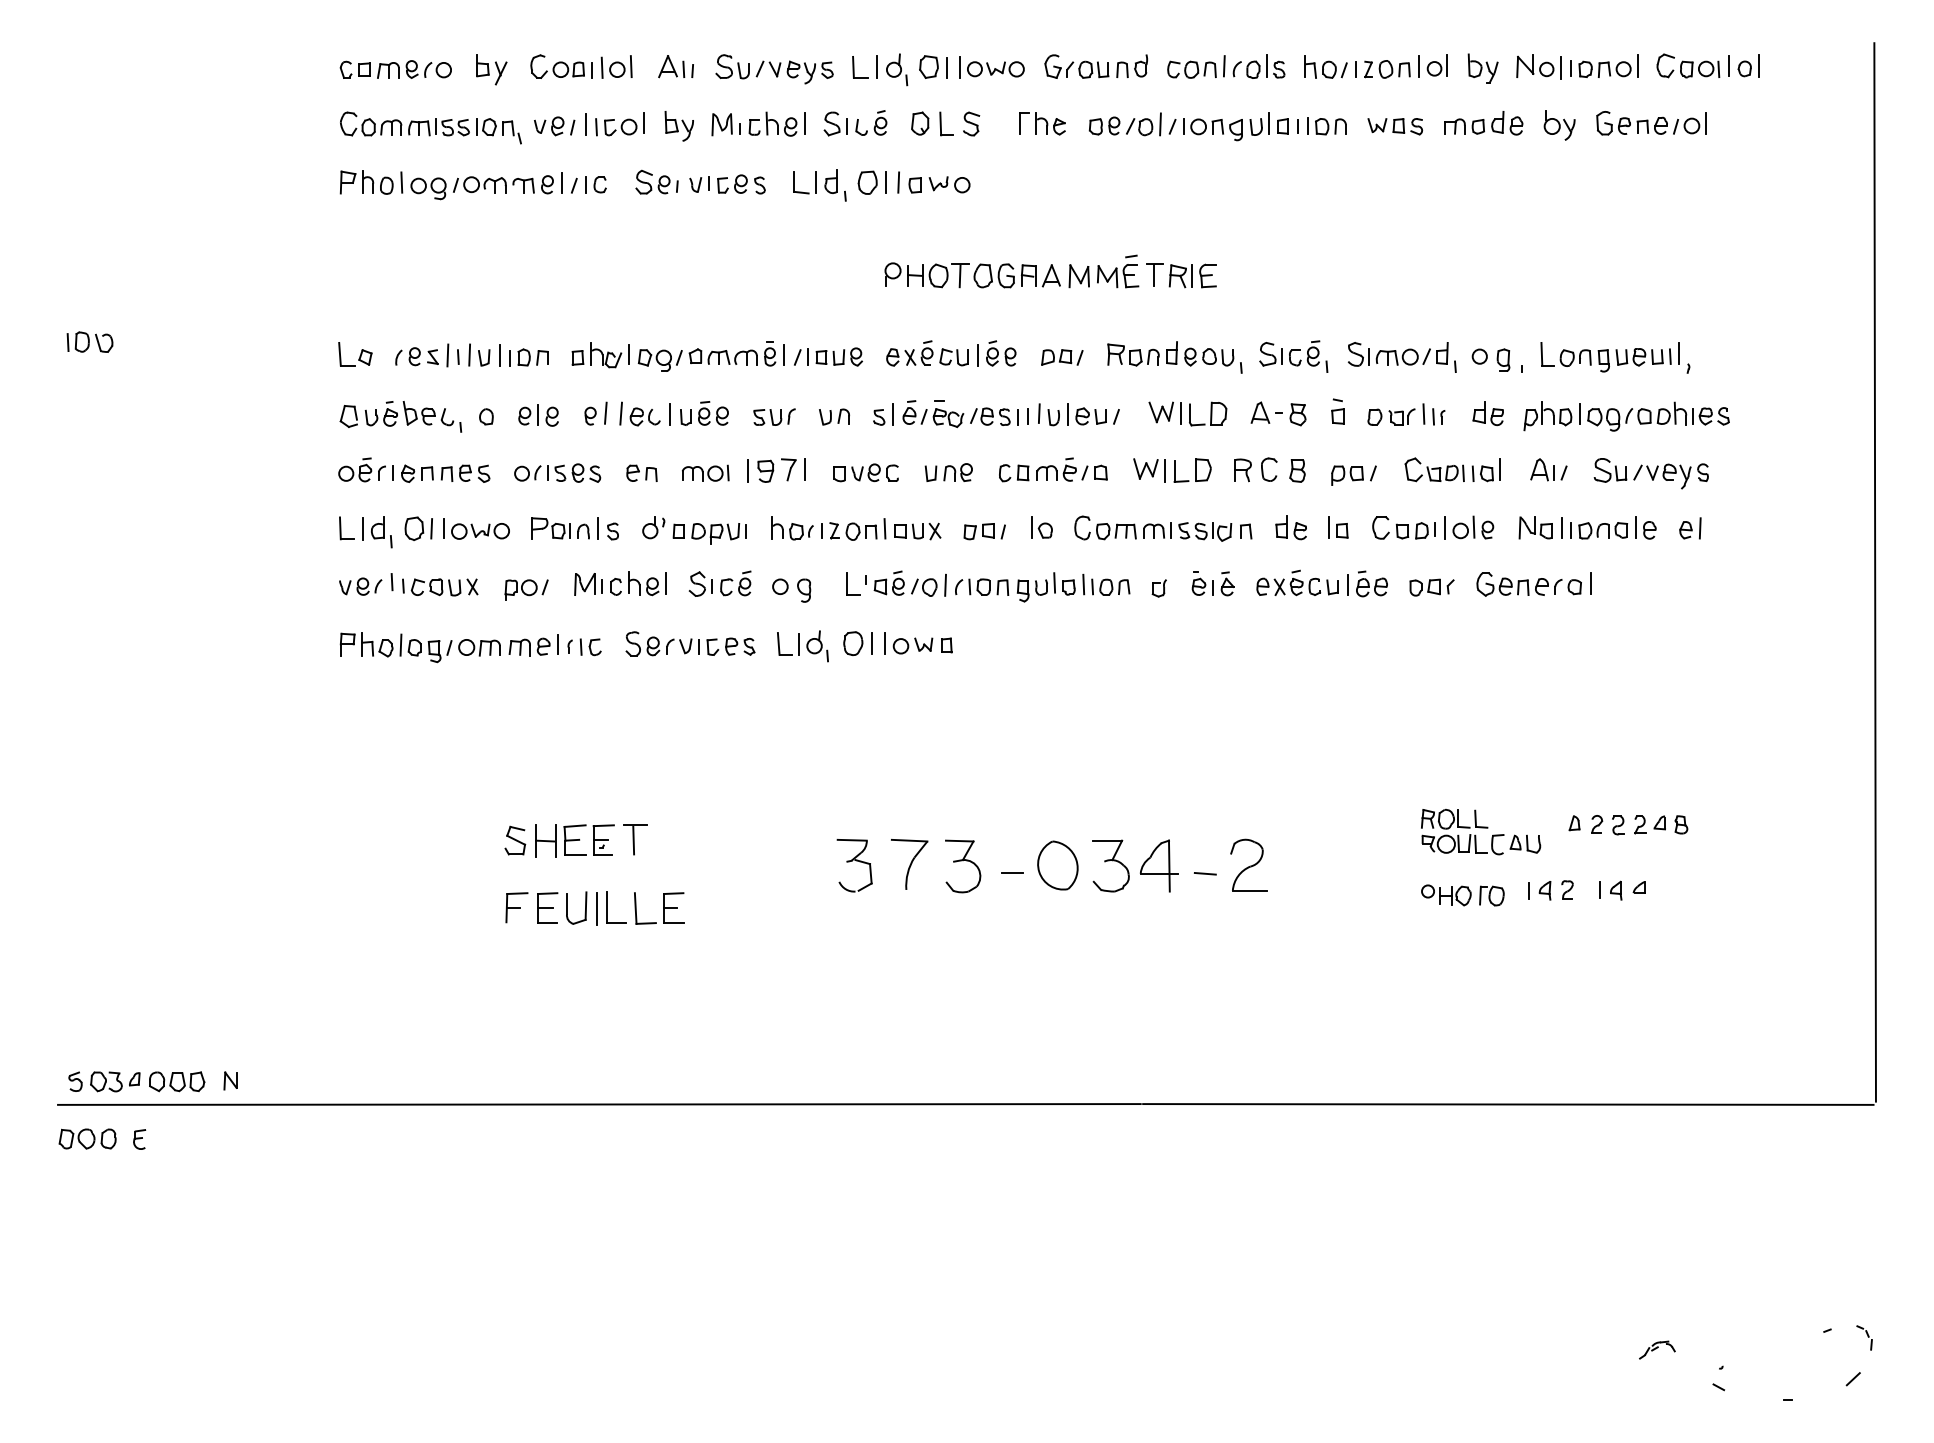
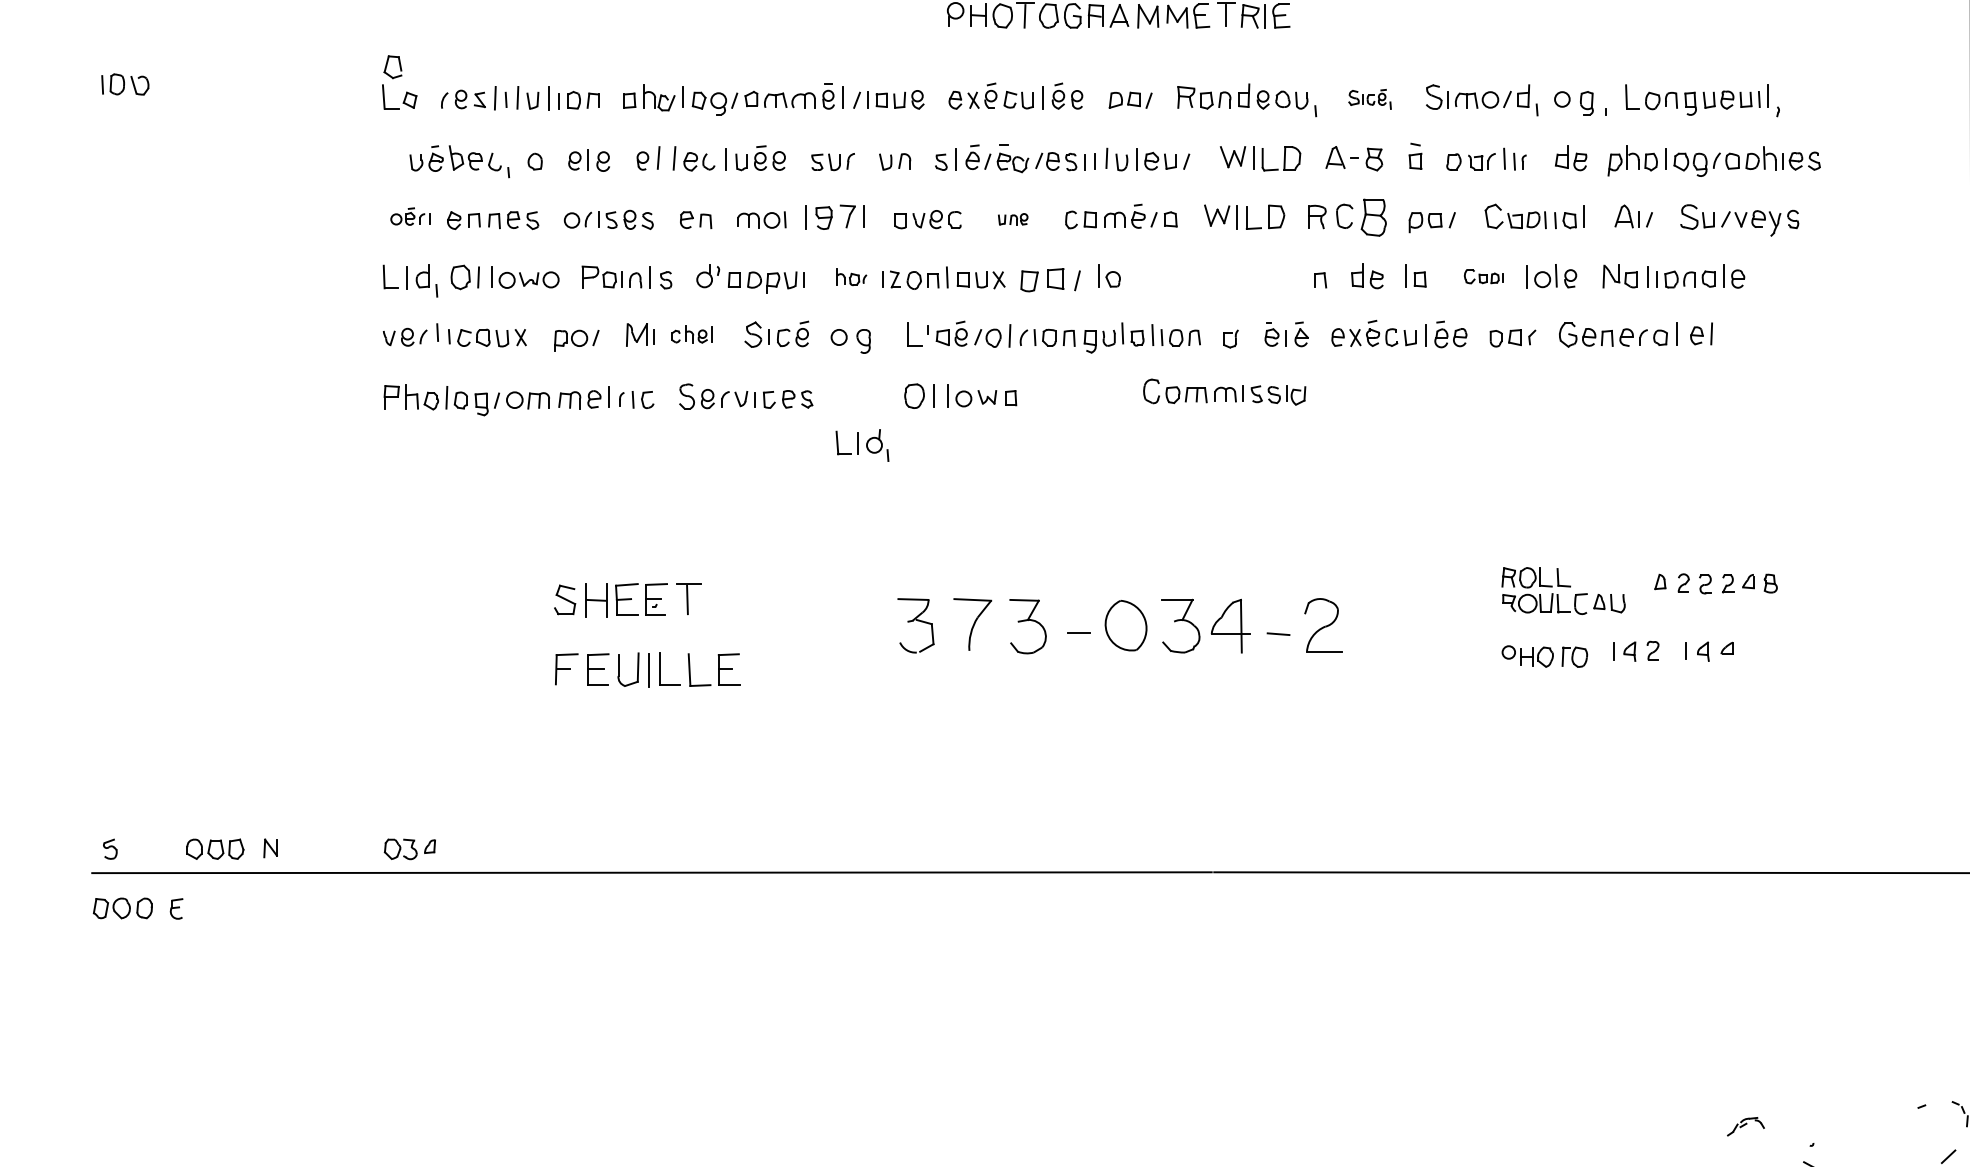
part: (1293, 356) -> (1369, 99), size x0.6
part: (348, 416) -> (392, 67), moved
part: (365, 469) -> (410, 216), size x0.7
part: (1297, 470) -> (1373, 217), size x1.6
part: (948, 472) -> (1012, 219), size x0.6
part: (1403, 527) -> (1483, 276), size x0.6
part: (792, 528) -> (851, 277), size x0.7
part: (1153, 528) -> (1224, 391), moved
part: (1690, 528) -> (1701, 334), moved
part: (984, 531) -> (1050, 280), size x1.4
part: (638, 583) -> (692, 334), size x0.7
part: (802, 646) -> (862, 445), moved
part: (115, 1081) -> (410, 848), moved

